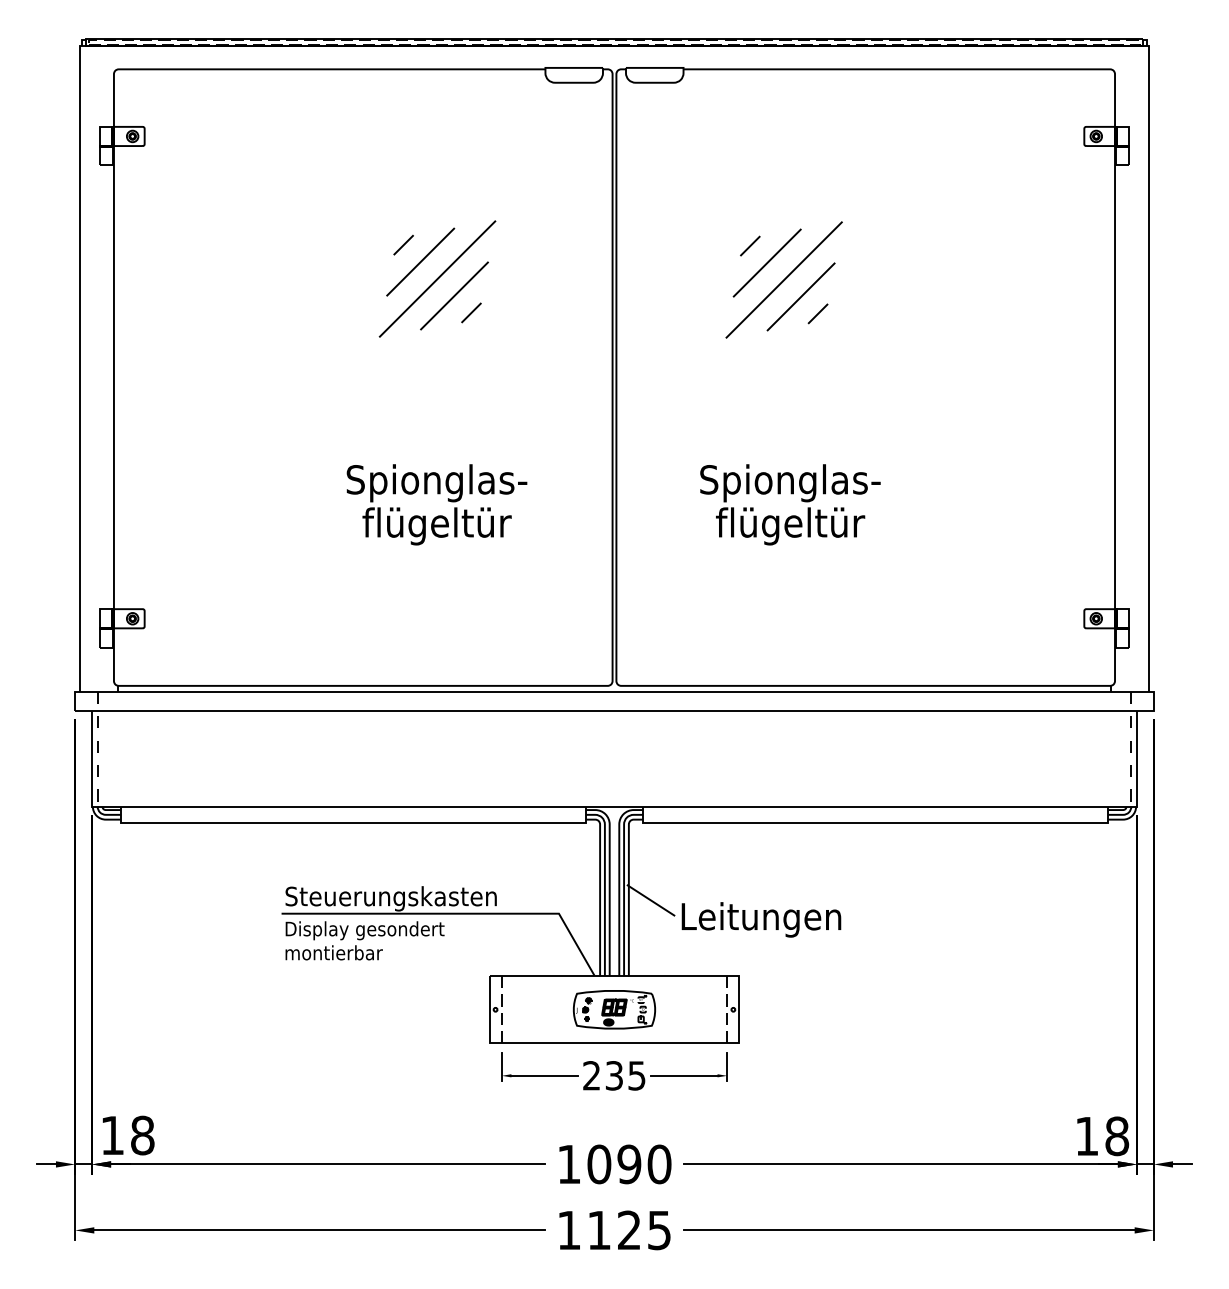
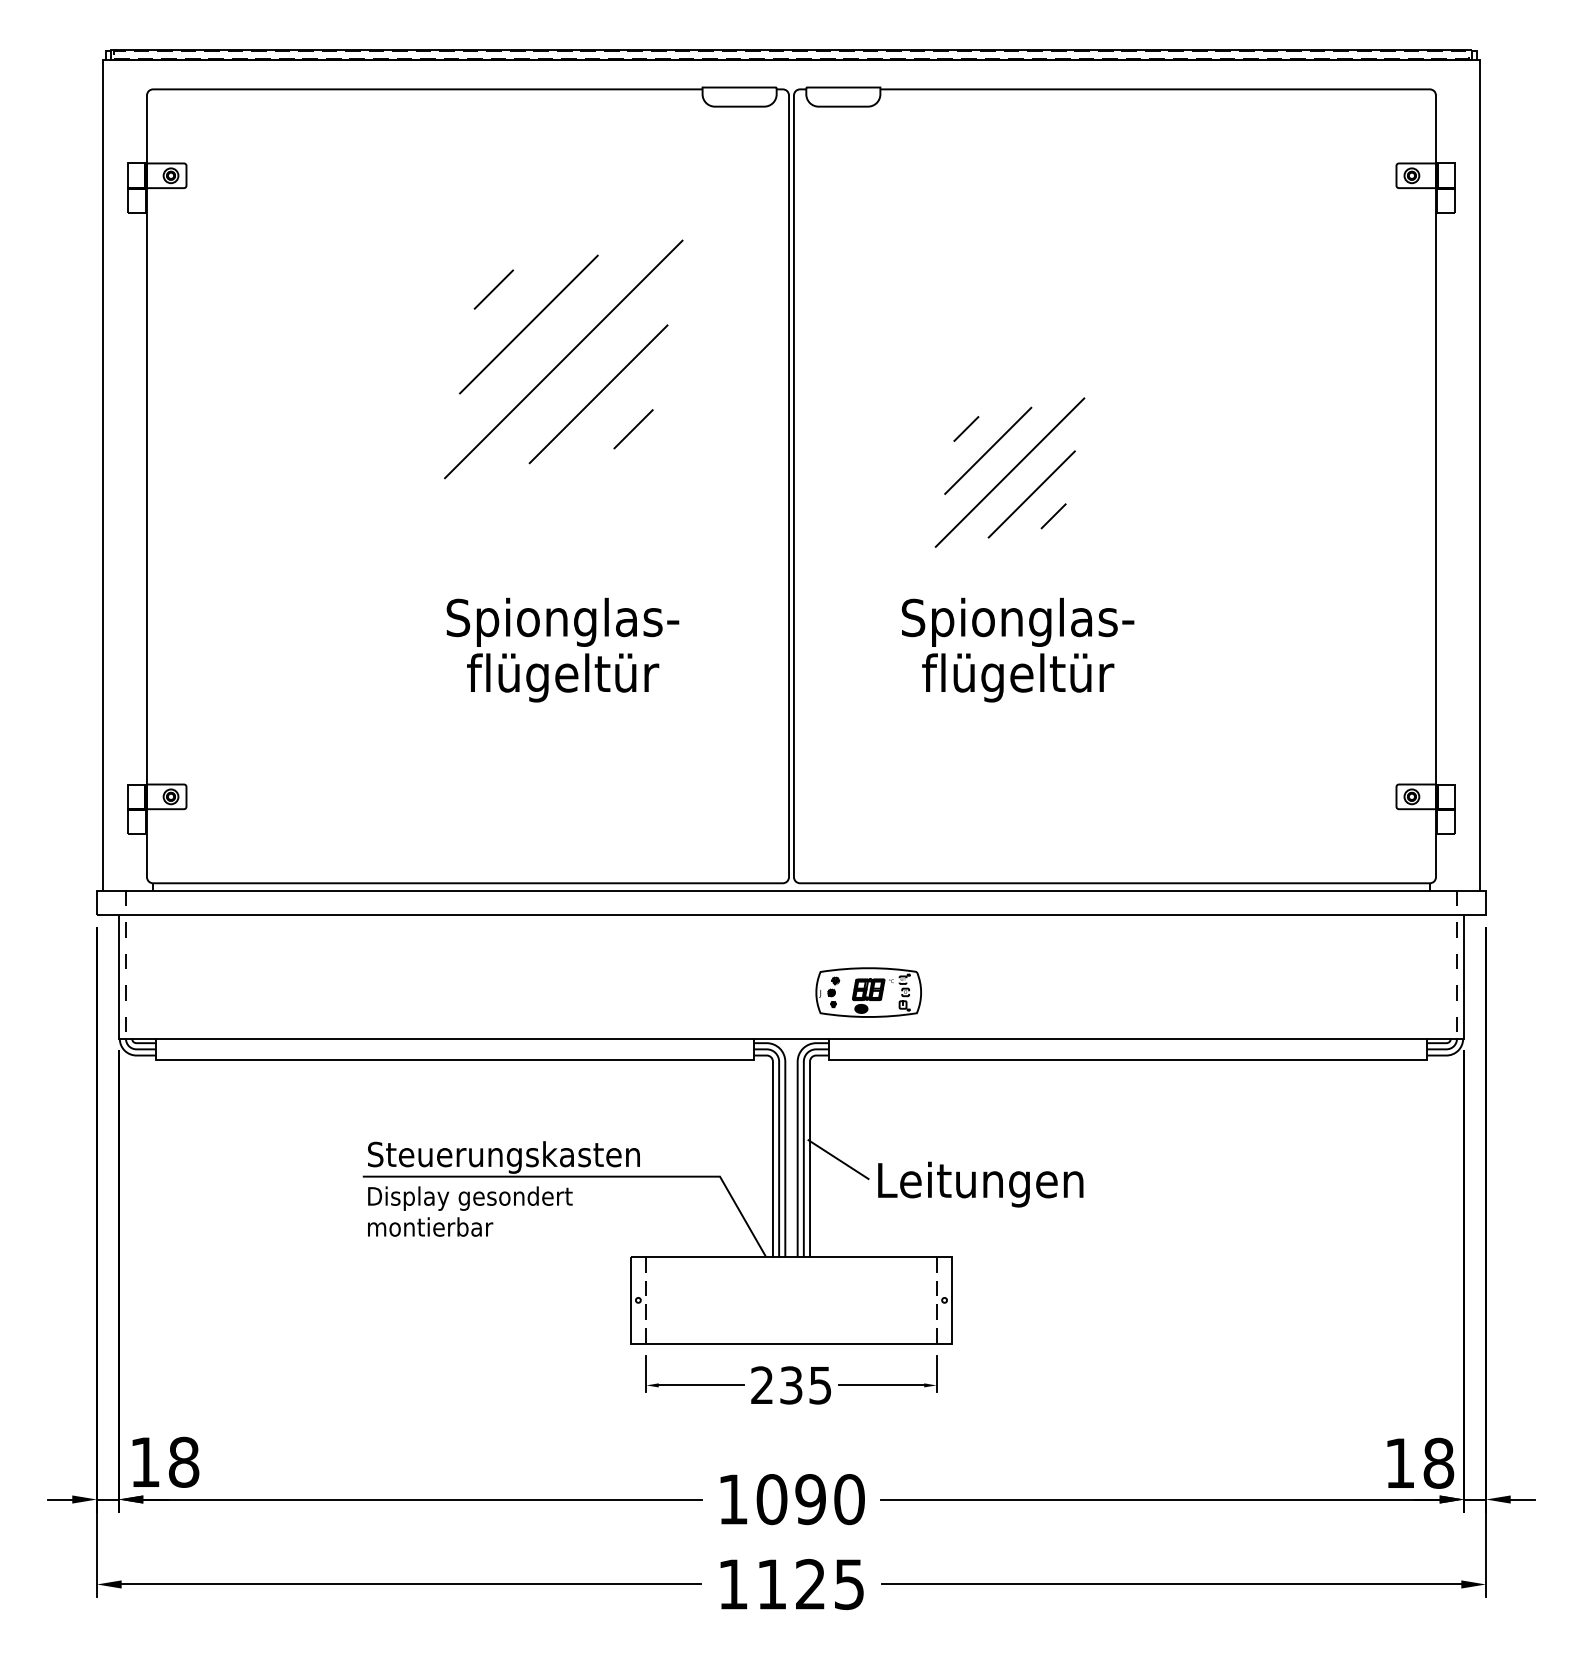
part: (437, 278) -> (563, 358), size x1.6
part: (783, 279) -> (1009, 472), moved
part: (614, 1009) -> (868, 992), moved

